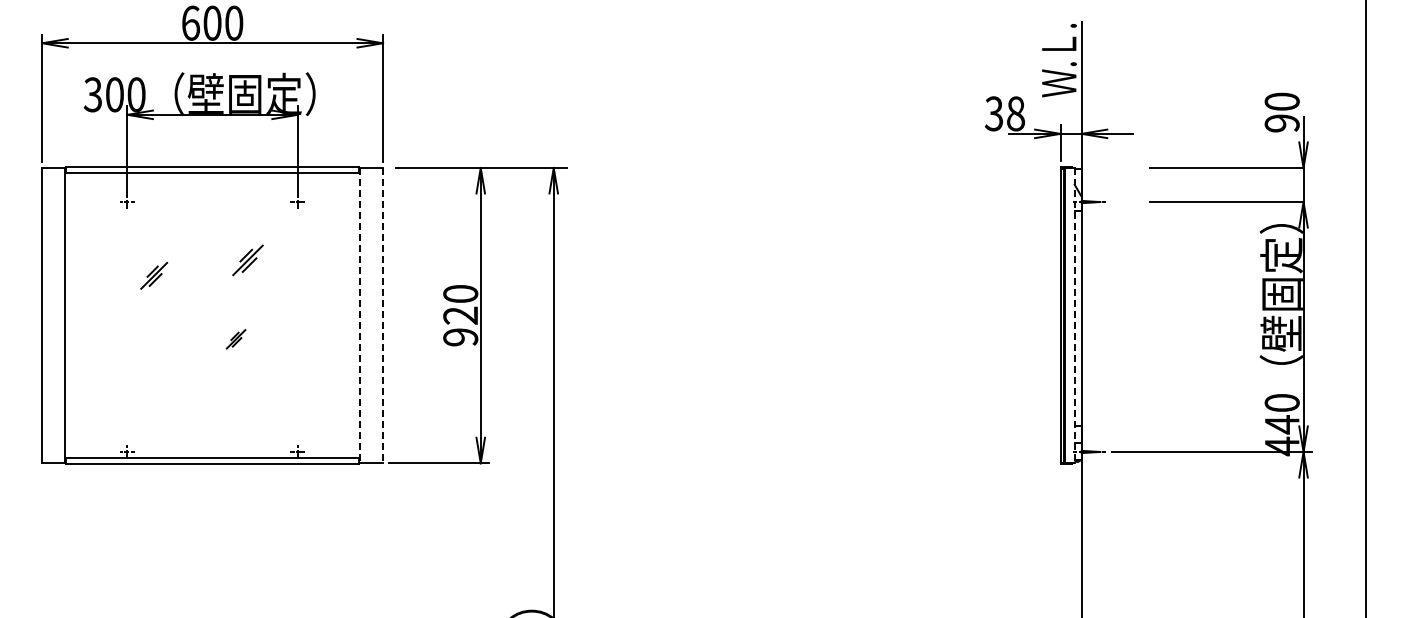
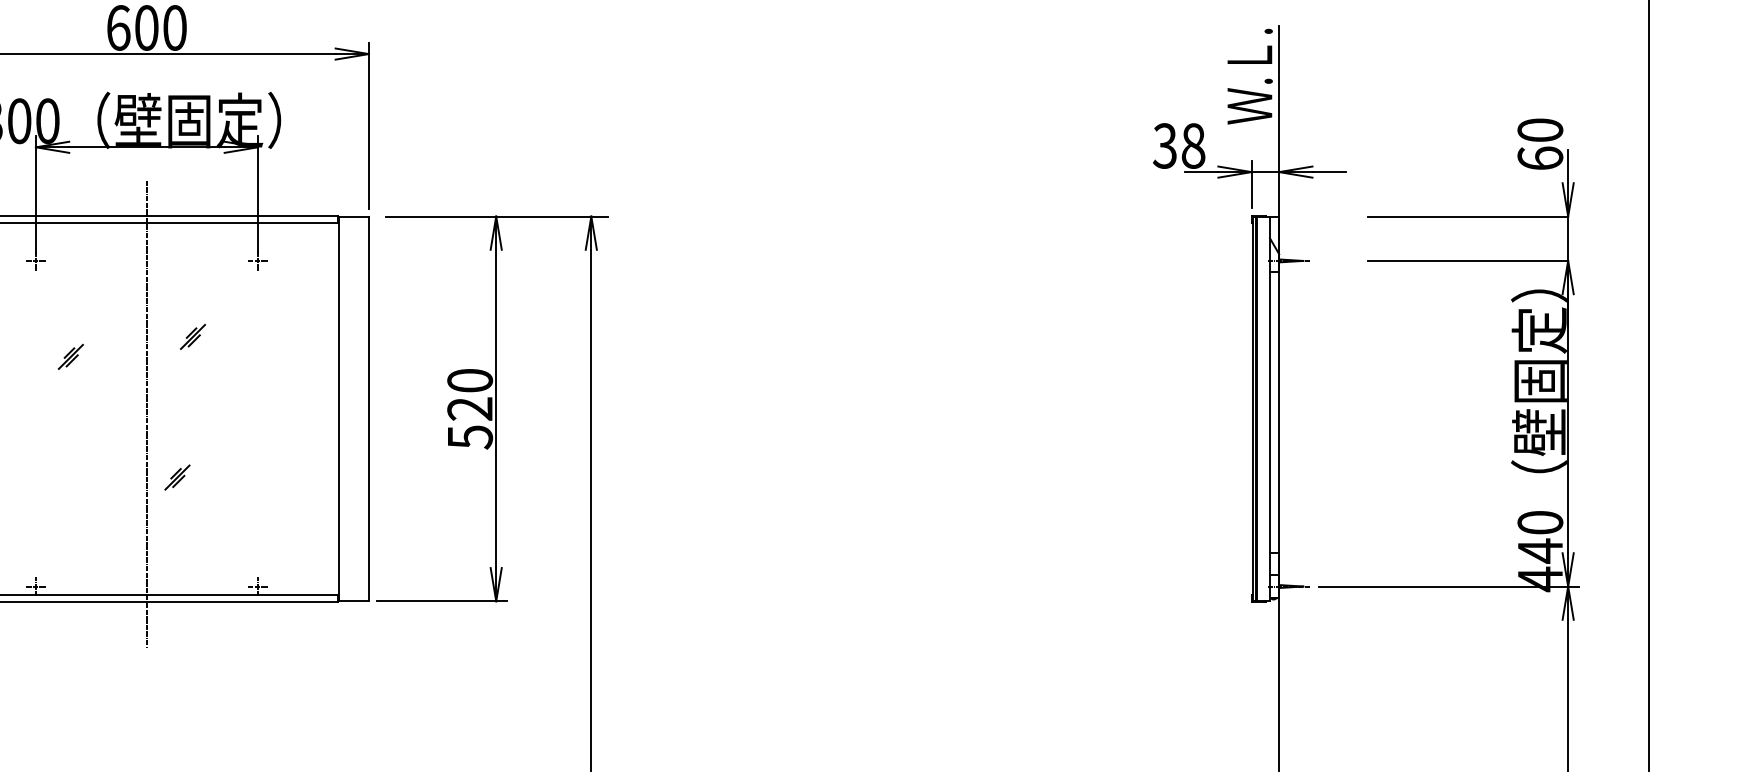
text: (1281, 123) -> (1539, 158), 90 -> 60
part: (247, 260) -> (192, 337), size x0.62
part: (154, 275) -> (71, 356), size x0.71
line: (360, 315) -> (339, 408), dashed -> solid
line: (383, 315) -> (369, 408), dashed -> solid
line: (1074, 315) -> (1269, 408), dashed -> solid
line: (212, 319) -> (146, 413), added
text: (460, 337) -> (469, 437), 920 -> 520
part: (235, 339) -> (176, 477), moved

